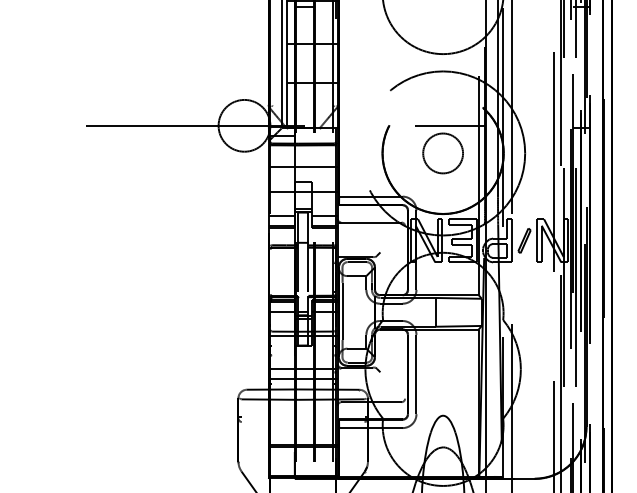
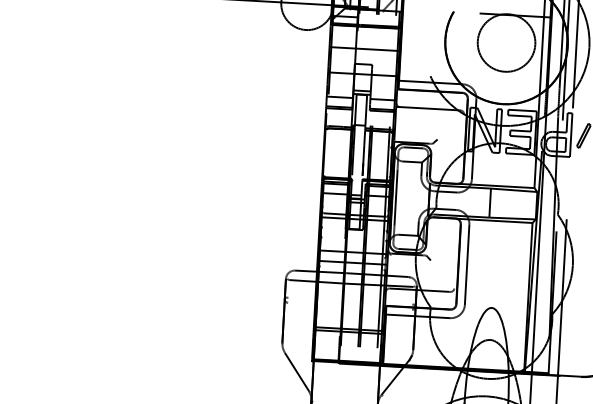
circle: (442, 152) -> (505, 41), size x1.43

